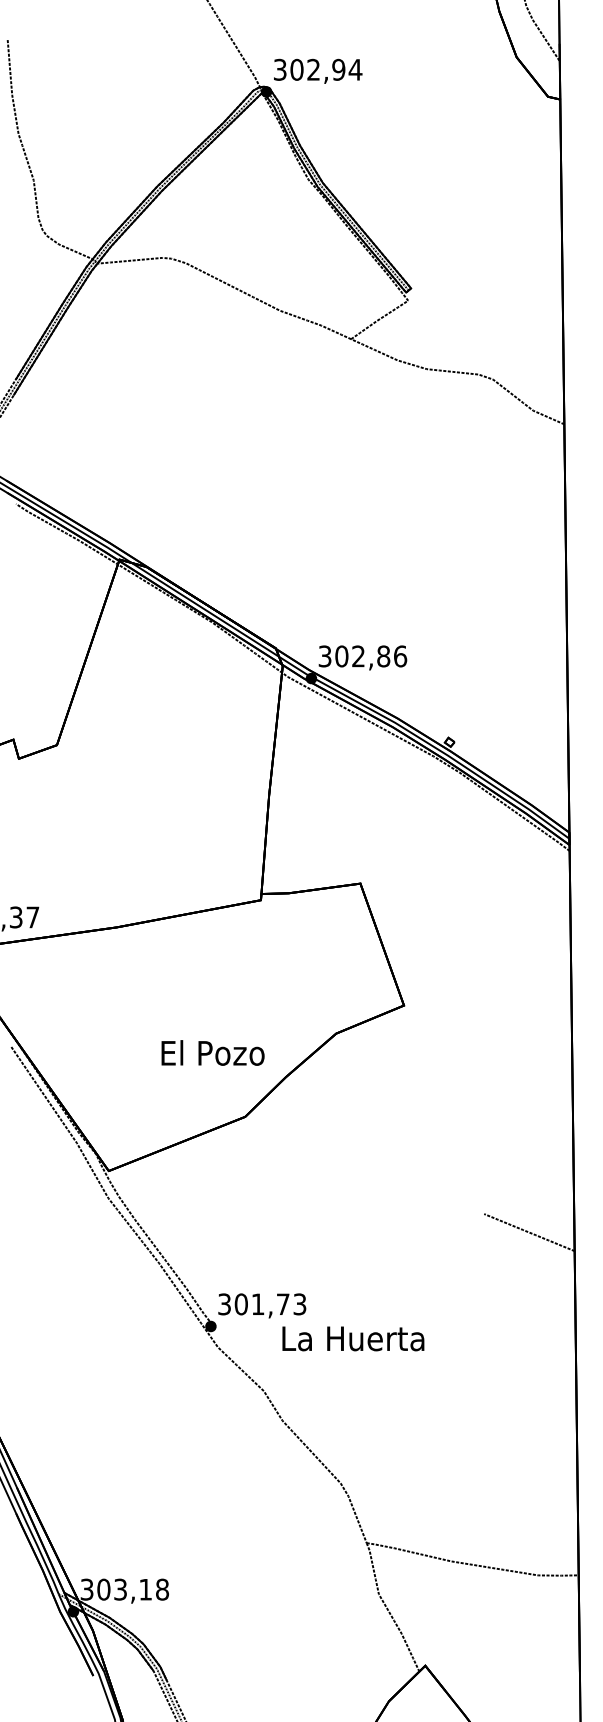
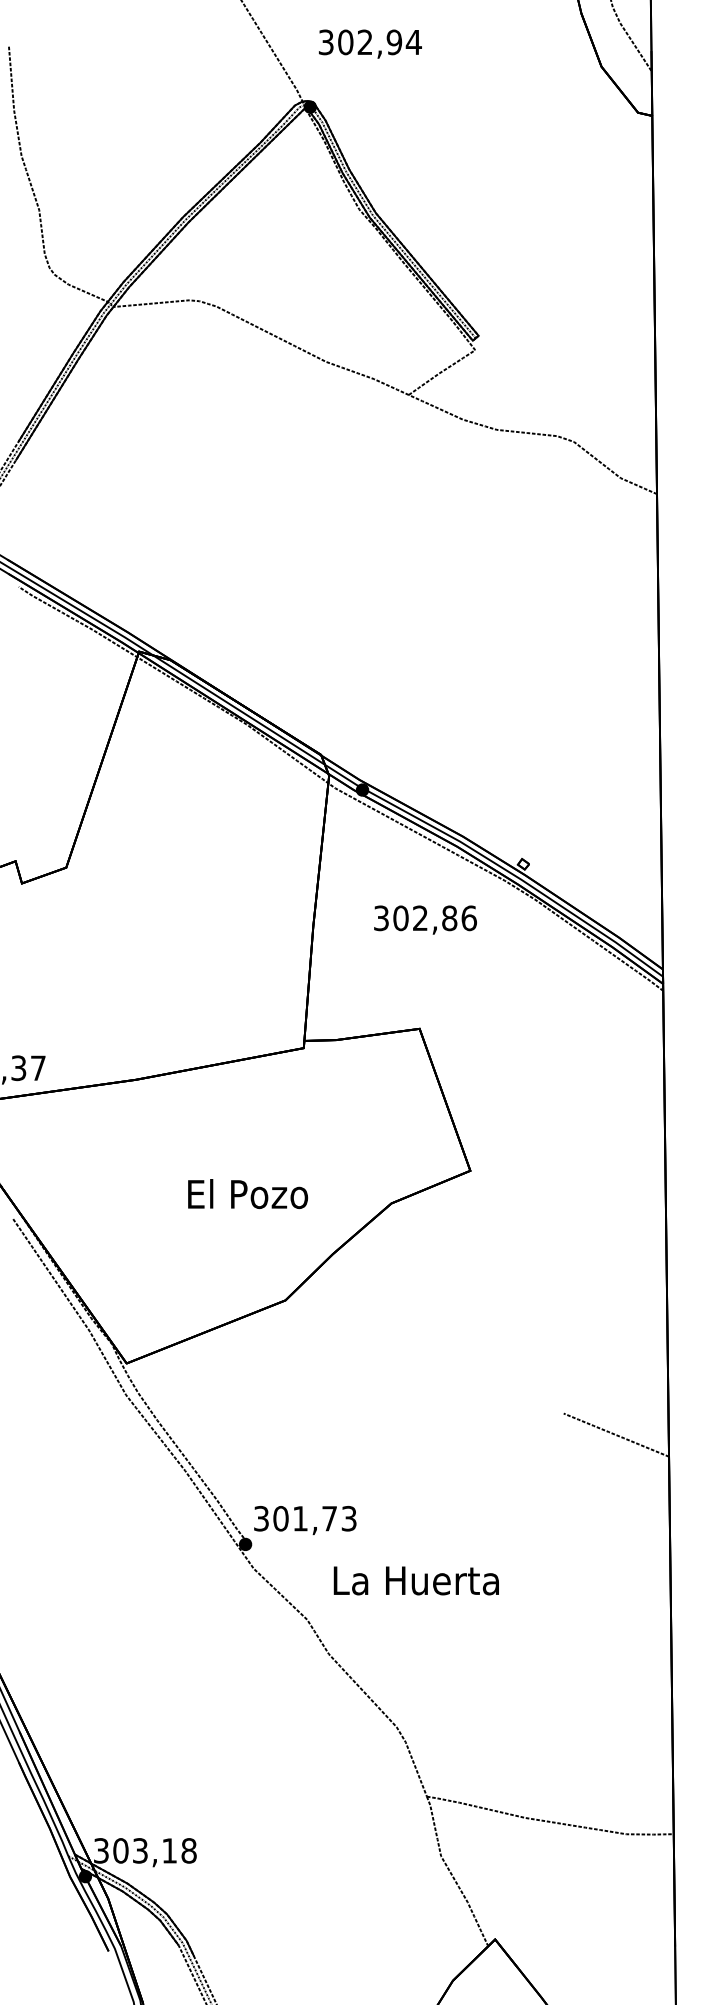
text: (318, 70) -> (370, 43), moved
text: (362, 657) -> (425, 919), moved
text: (212, 1053) -> (247, 1194), moved
text: (352, 1338) -> (415, 1580), moved

